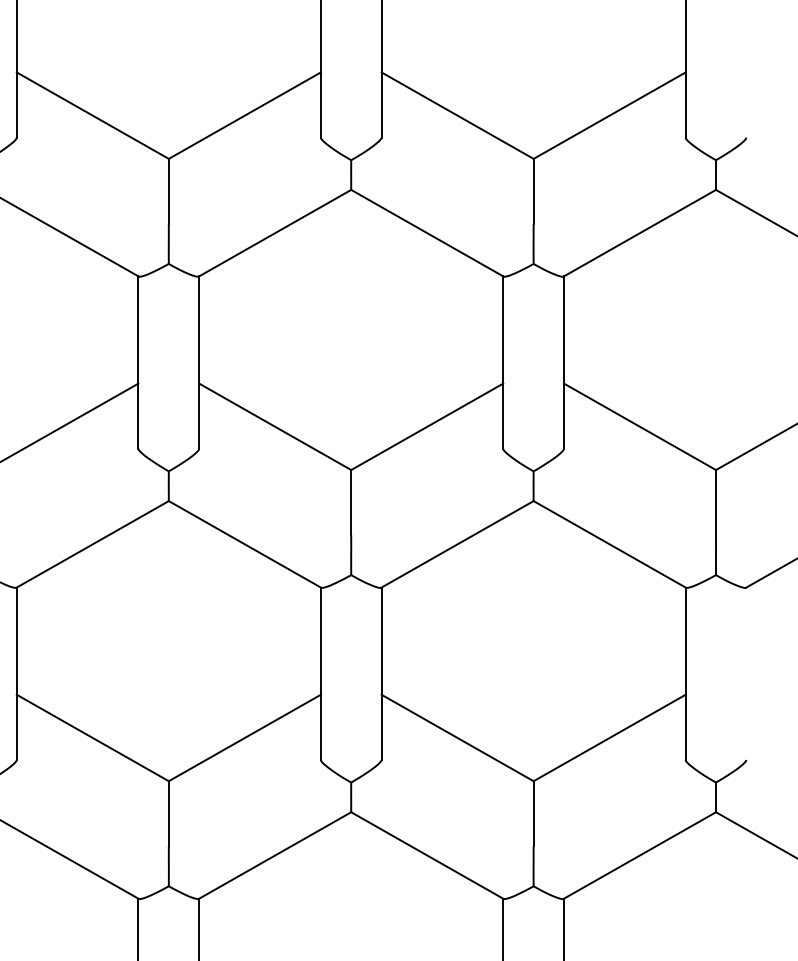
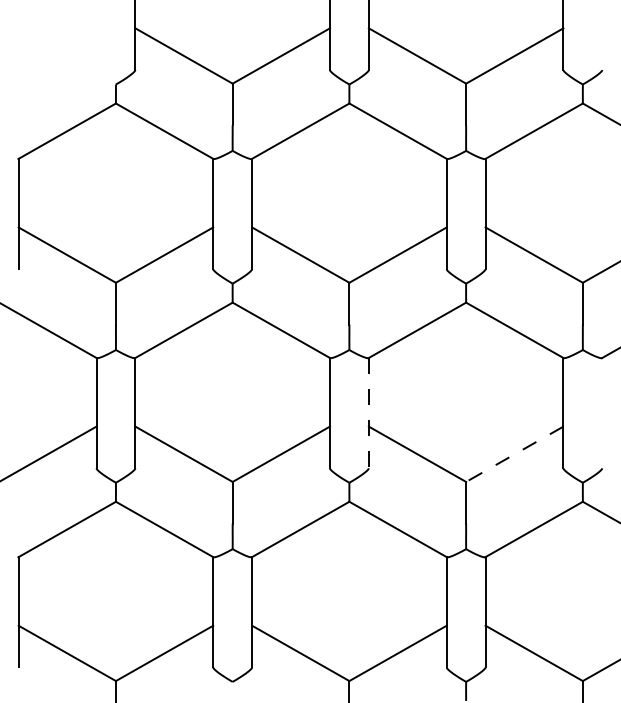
line: (381, 674) -> (368, 413), solid -> dashed
line: (609, 738) -> (514, 454), solid -> dashed

